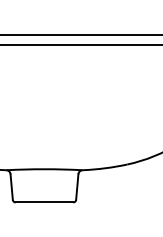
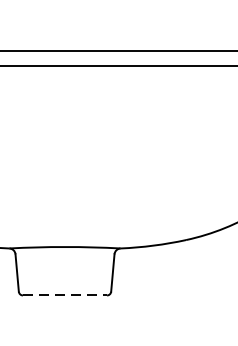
line: (44, 202) -> (65, 295), solid -> dashed

